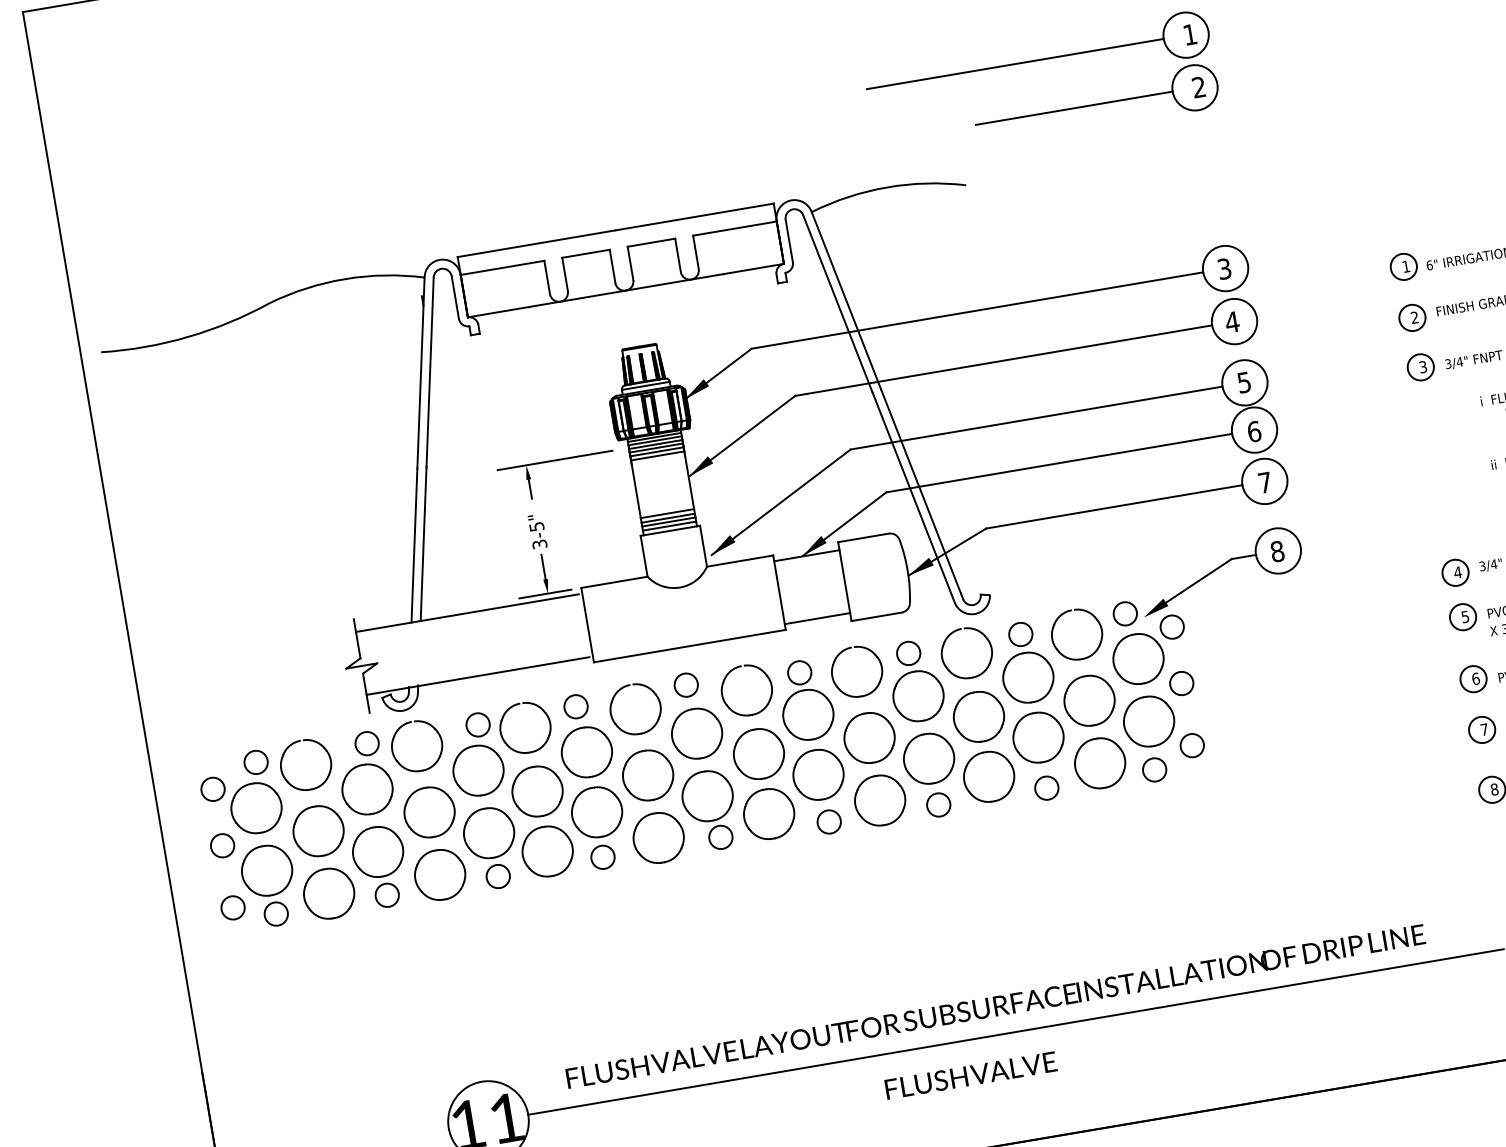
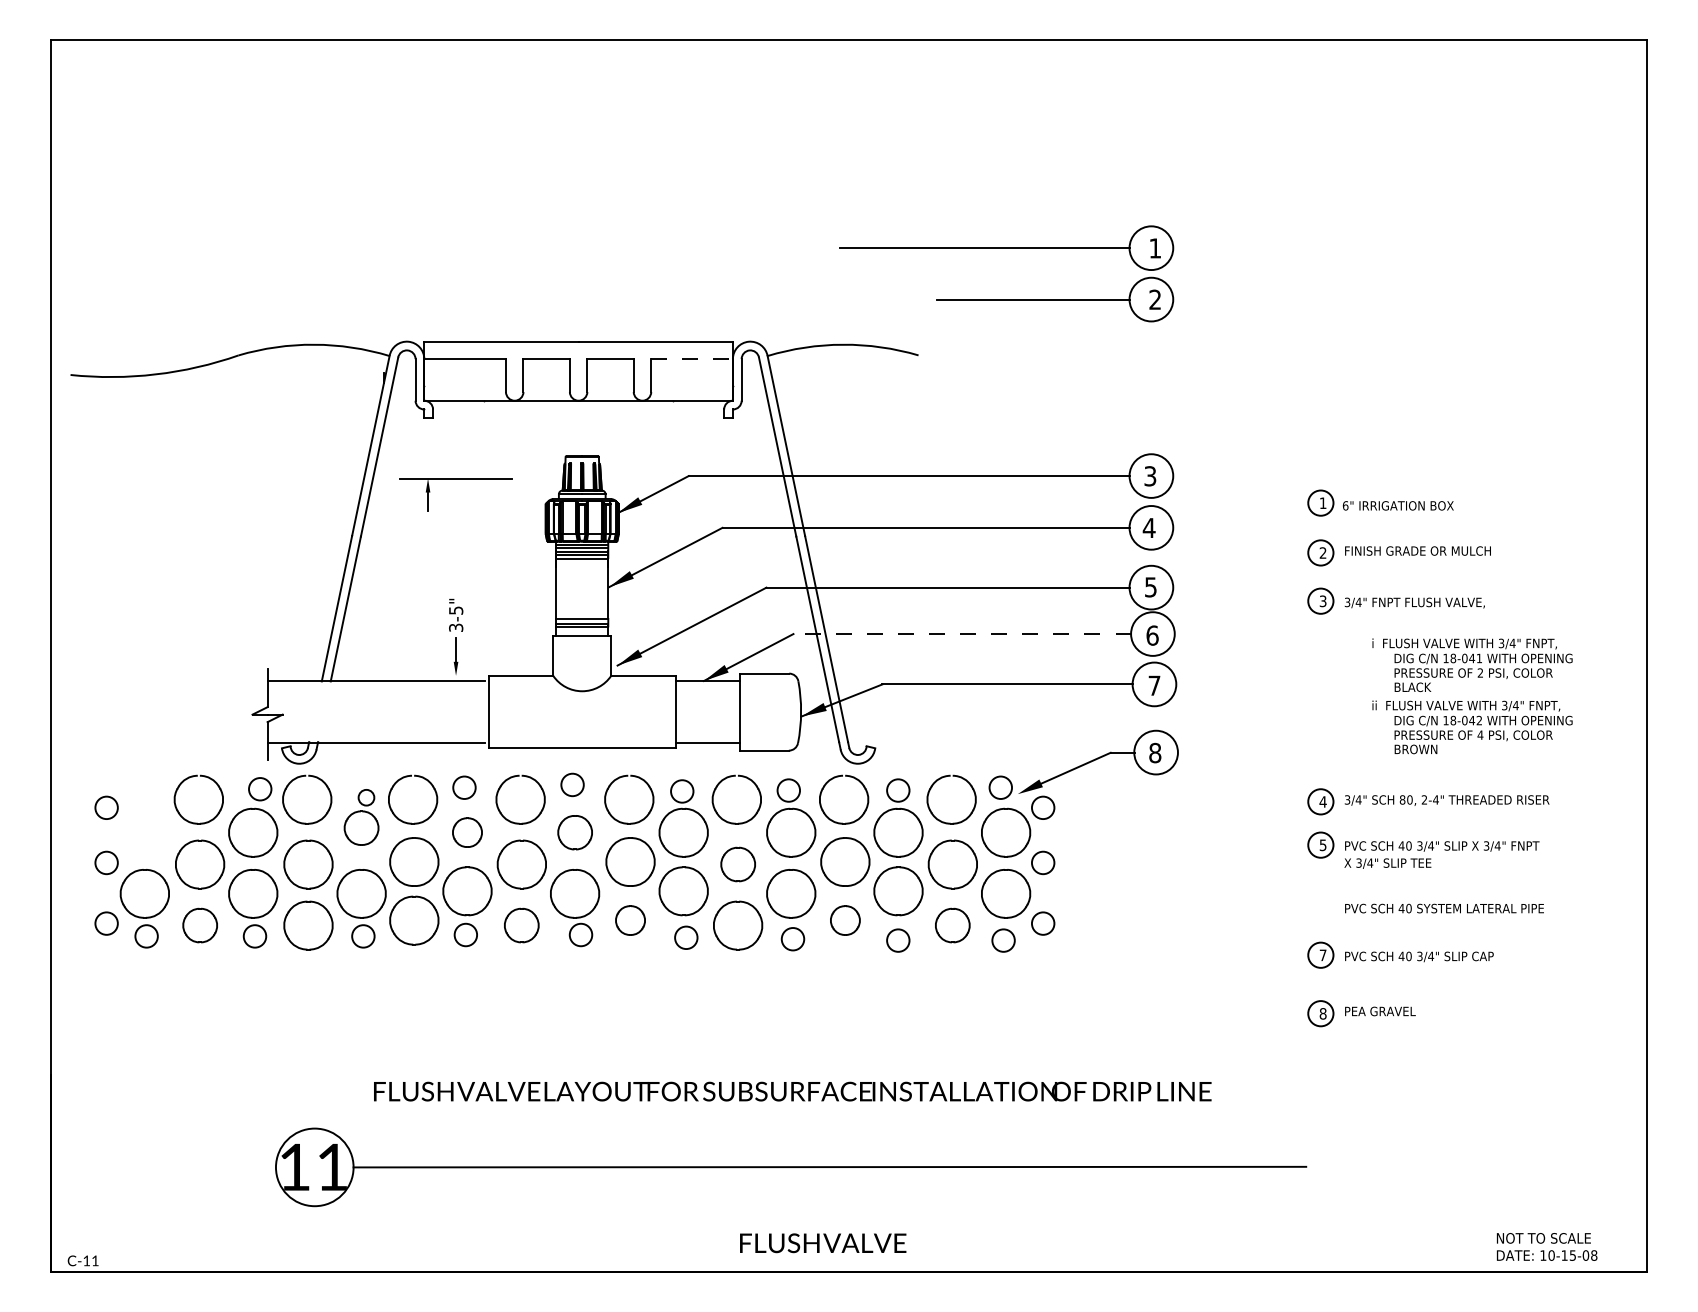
line: (735, 228) -> (692, 359), solid -> dashed
line: (657, 455) -> (582, 562), removed
part: (554, 461) -> (455, 479), moved
line: (1059, 463) -> (962, 634), solid -> dashed
line: (669, 526) -> (582, 631), removed
line: (545, 593) -> (453, 675), removed
part: (1473, 679) -> (1320, 905), removed
part: (697, 733) -> (575, 832), size x0.7
part: (869, 737) -> (738, 864), size x0.7
part: (586, 752) -> (467, 832), size x0.6
part: (475, 755) -> (361, 817), size x0.7
part: (1099, 763) -> (952, 925), size x0.7
part: (989, 776) -> (845, 920), size x0.6
part: (253, 792) -> (144, 817), removed
part: (769, 813) -> (630, 920), size x0.6
part: (658, 837) -> (521, 925), size x0.7
part: (329, 893) -> (200, 925), size x0.7
text: (995, 1006) -> (792, 1091), moved
text: (971, 1075) -> (823, 1243), moved

